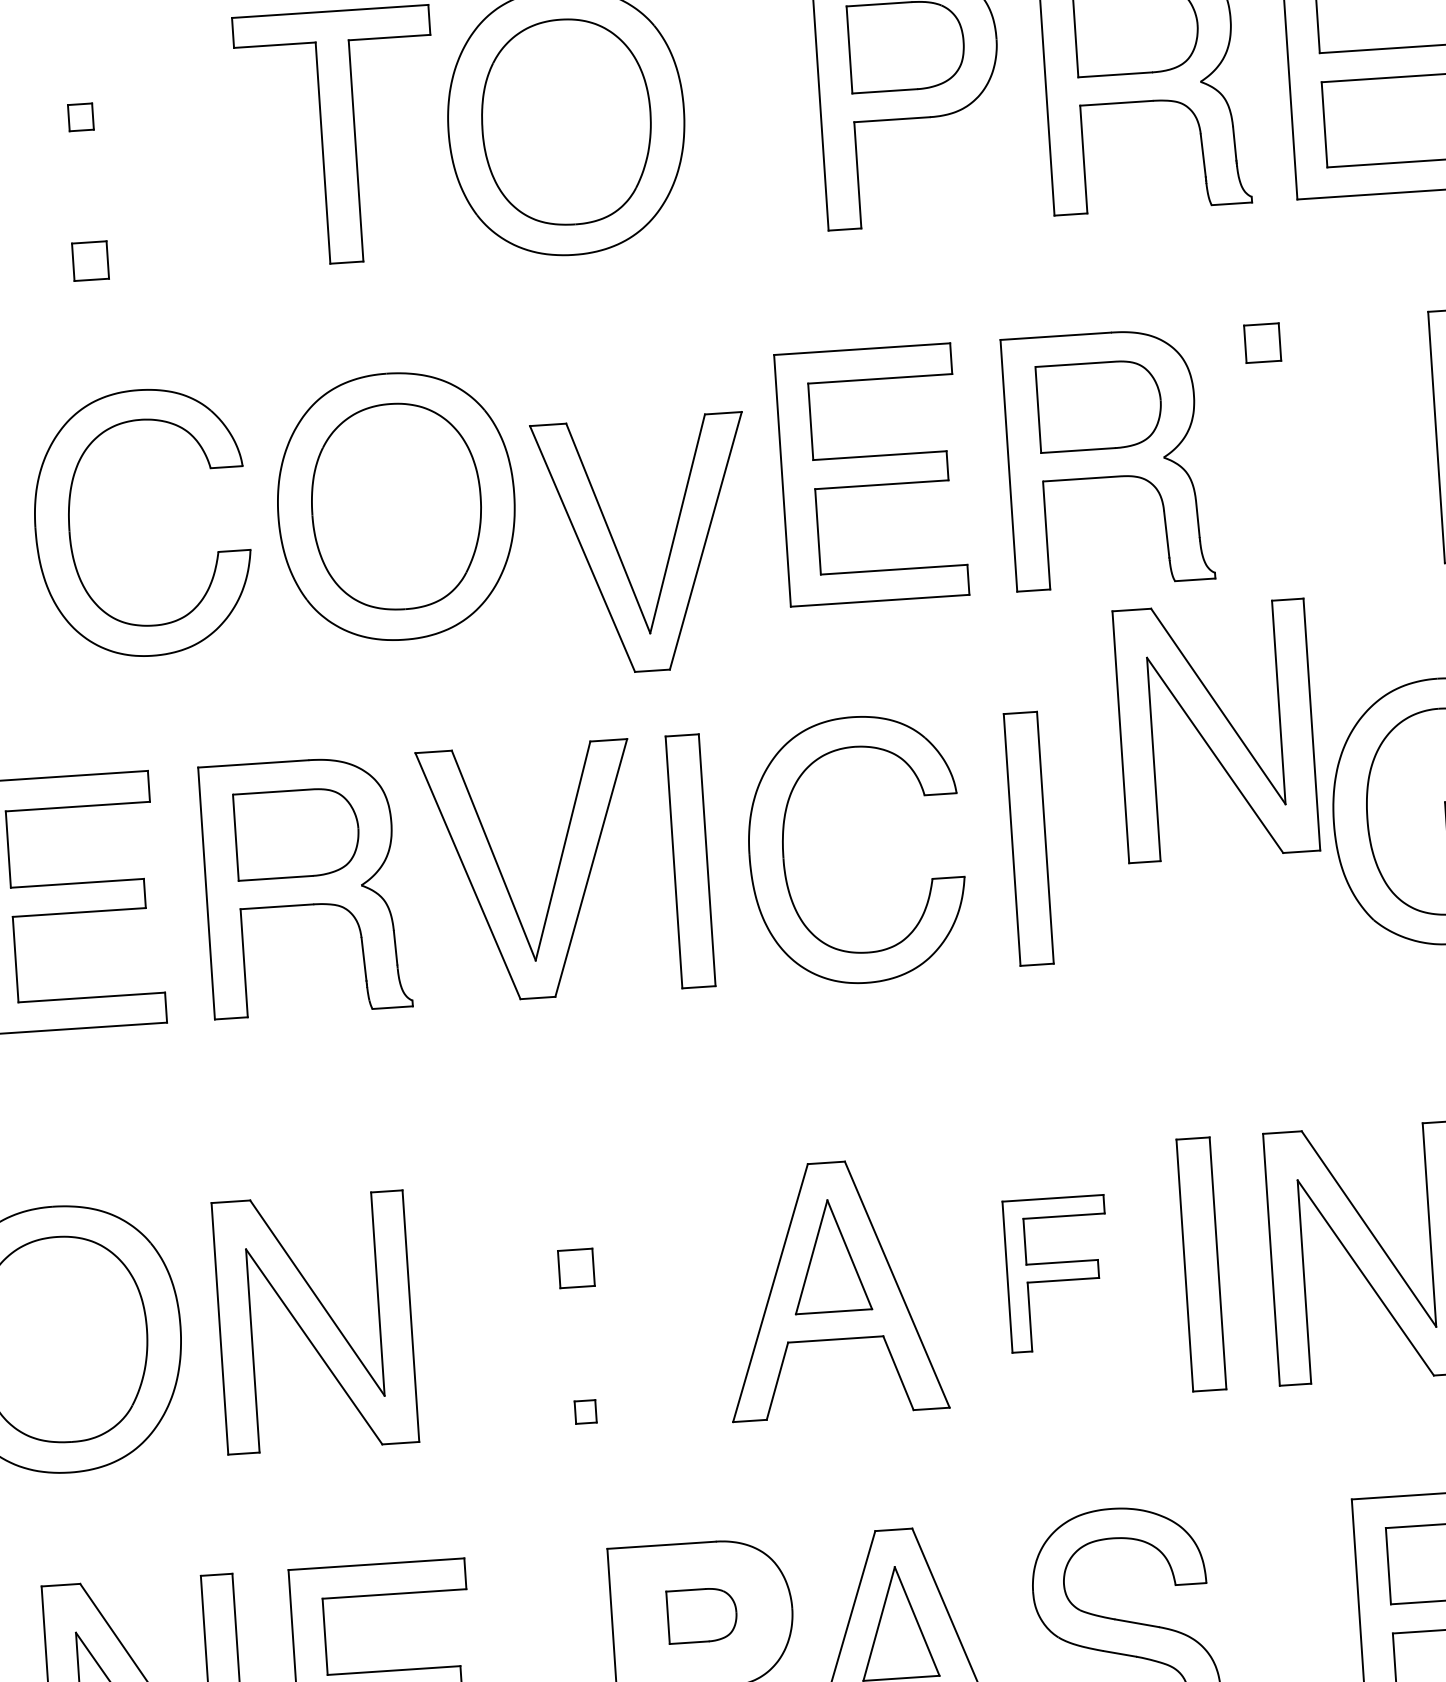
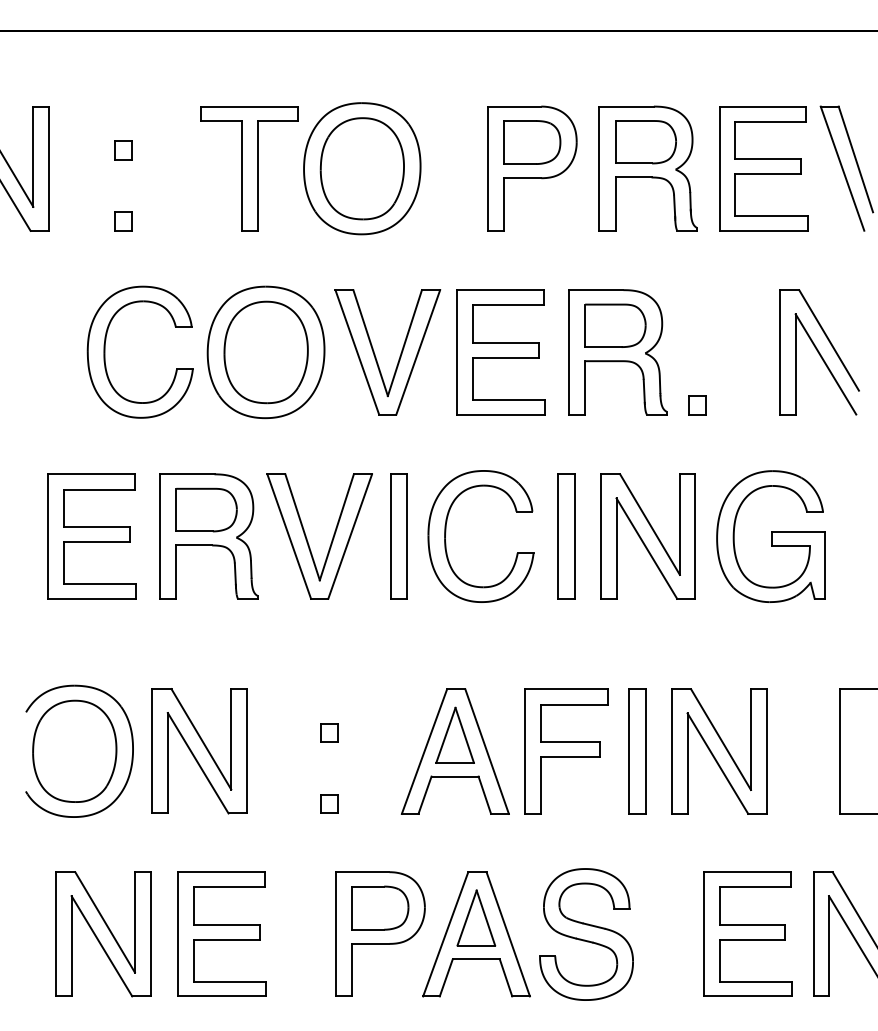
part: (80, 117) -> (123, 150), size x1.43
part: (1262, 343) -> (697, 405), moved
part: (622, 556) -> (376, 357), moved
part: (1214, 730) -> (647, 536), moved
part: (1057, 1273) -> (566, 751), size x1.67
part: (585, 1410) -> (329, 803), size x1.67
part: (702, 1614) -> (380, 907), size x1.67

